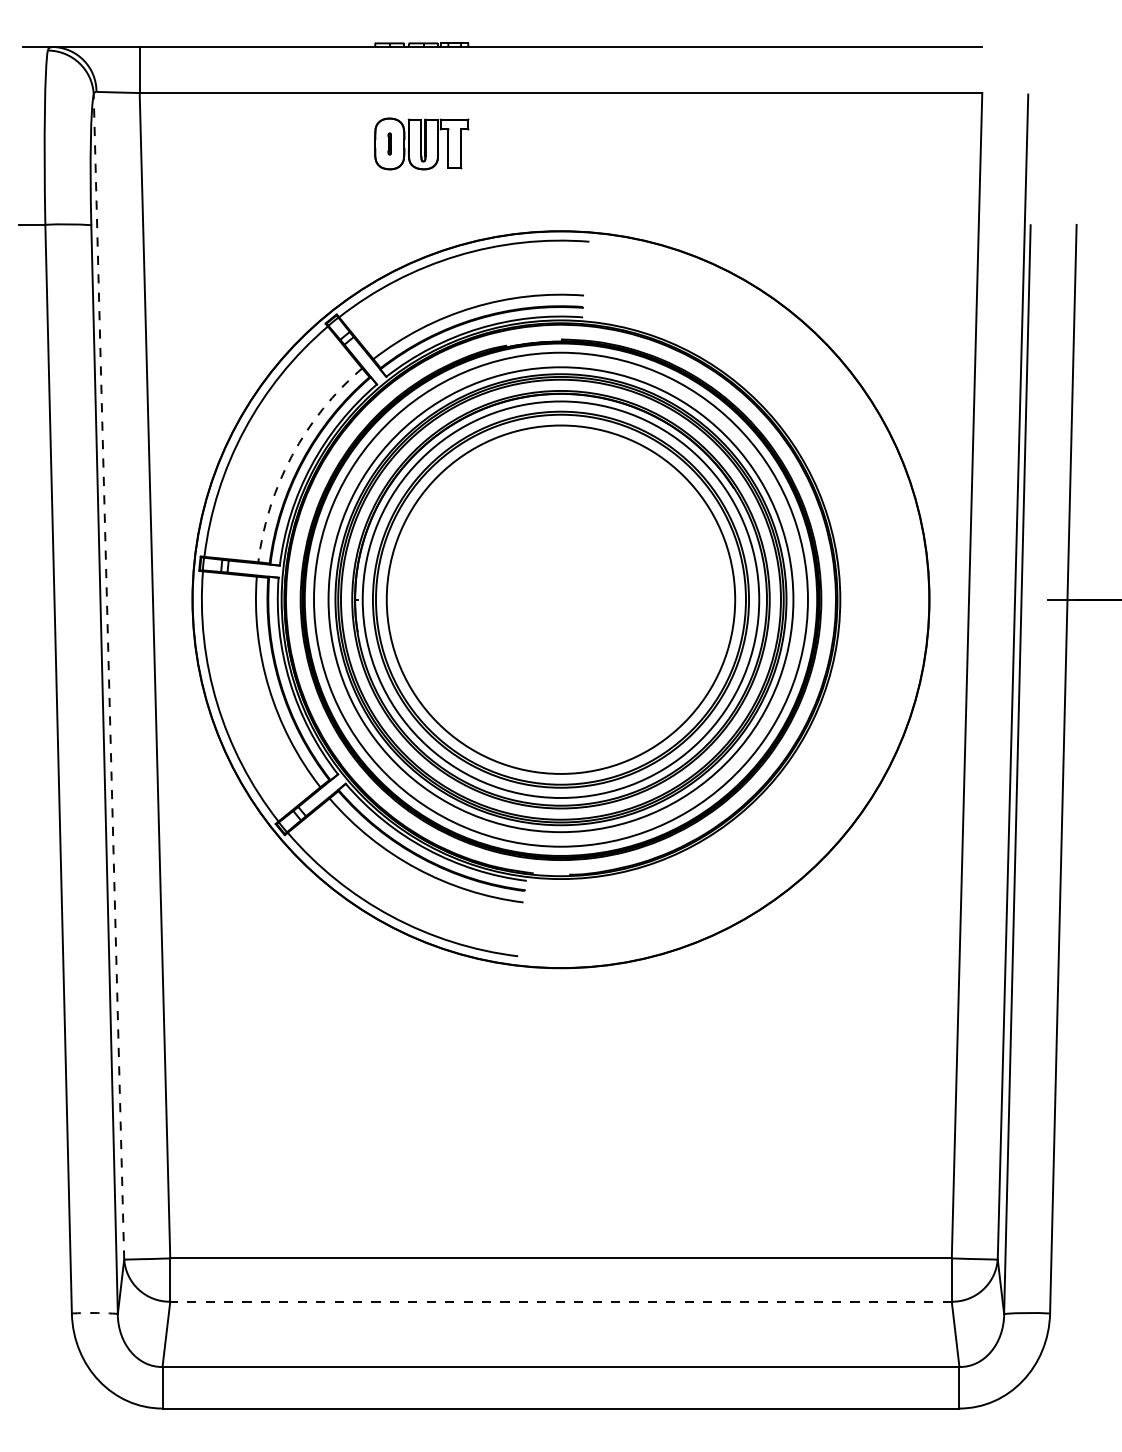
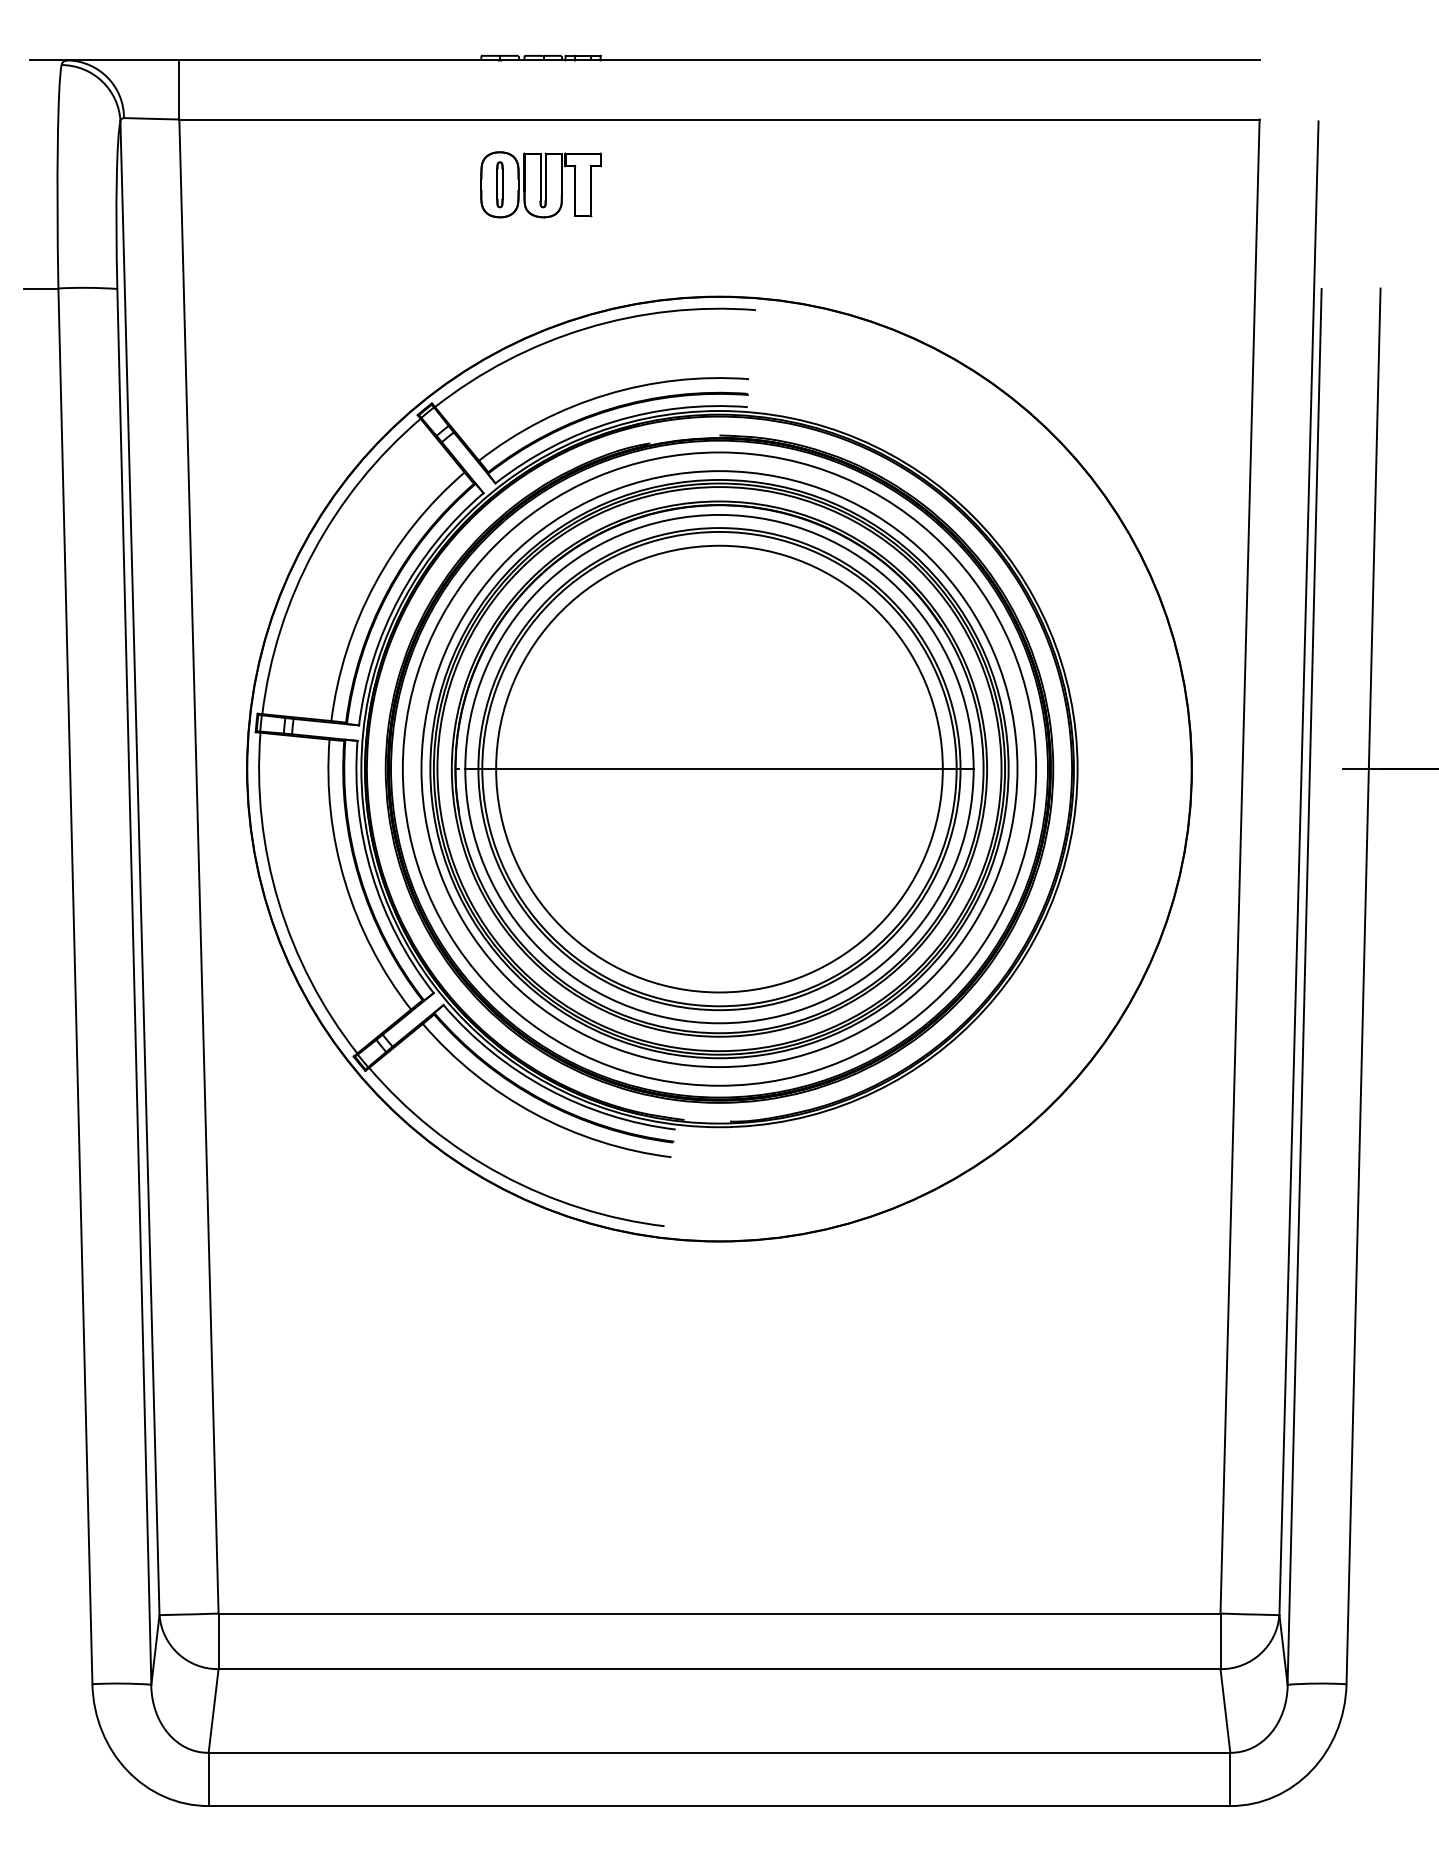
part: (389, 143) -> (499, 184), size x1.67
arc: (291, 455) -> (374, 584), dashed -> solid
line: (561, 600) -> (719, 769), added
line: (108, 676) -> (139, 867), dashed -> solid
line: (561, 1302) -> (719, 1669), dashed -> solid
arc: (94, 1312) -> (121, 1683), dashed -> solid

